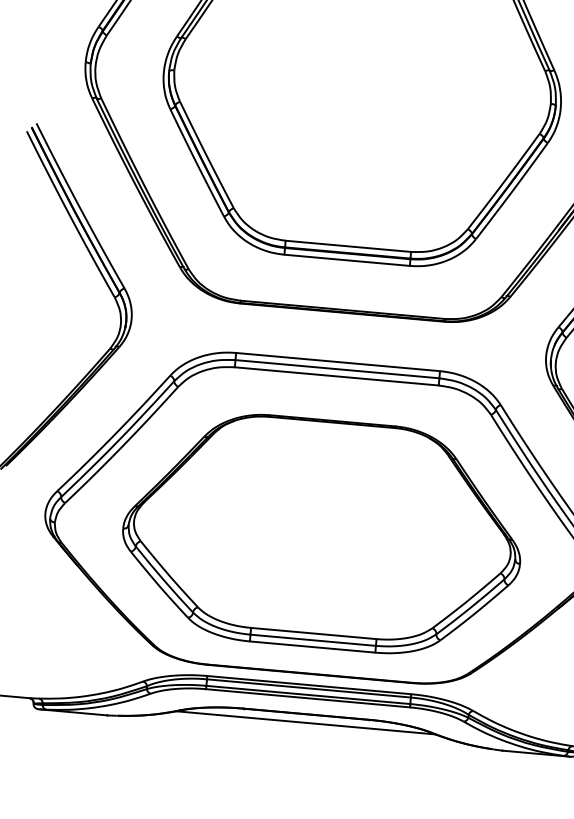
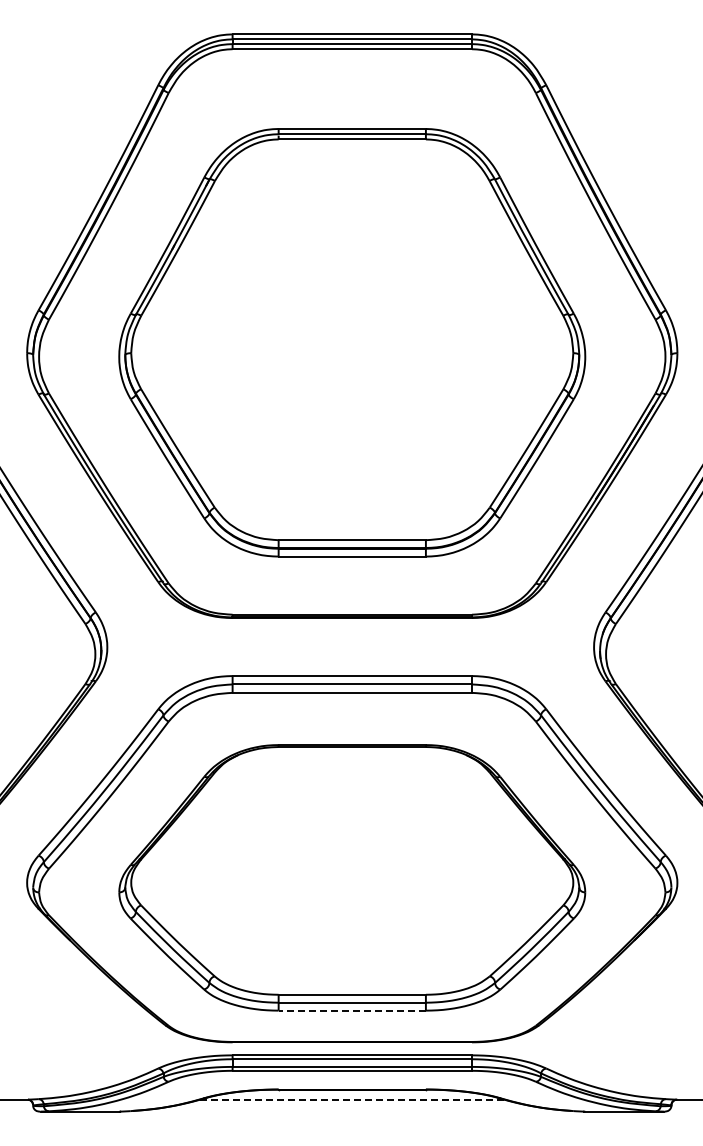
line: (312, 646) -> (352, 1010), solid -> dashed
line: (306, 722) -> (352, 1099), solid -> dashed

